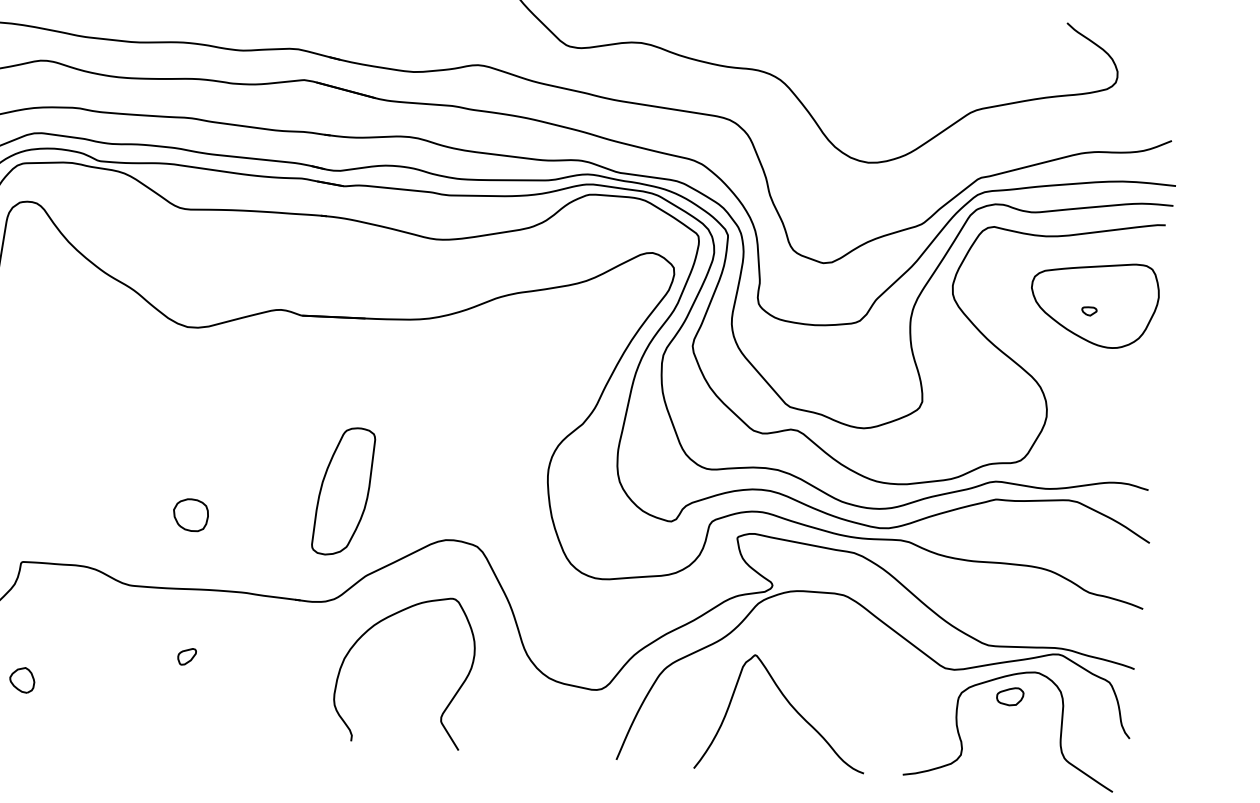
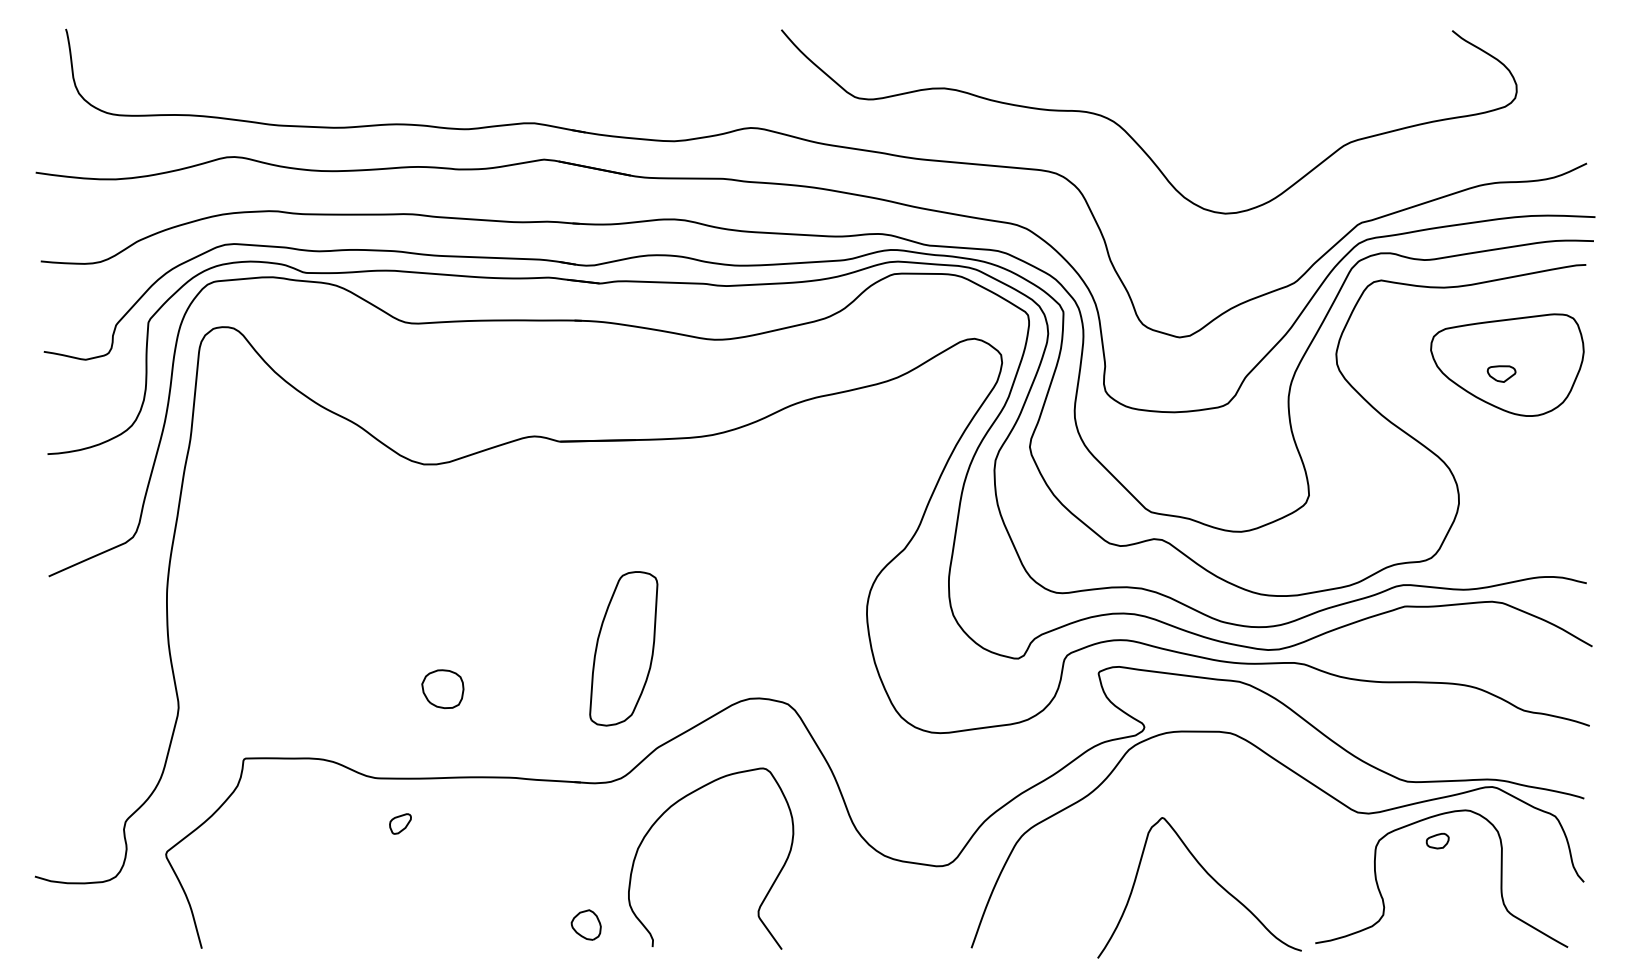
part: (1089, 310) -> (1501, 373), size x1.6
part: (187, 656) -> (400, 823), moved
part: (21, 679) -> (585, 924), moved
part: (1010, 696) -> (1437, 840), size x0.7
curve: (791, 706) -> (1209, 876), moved

